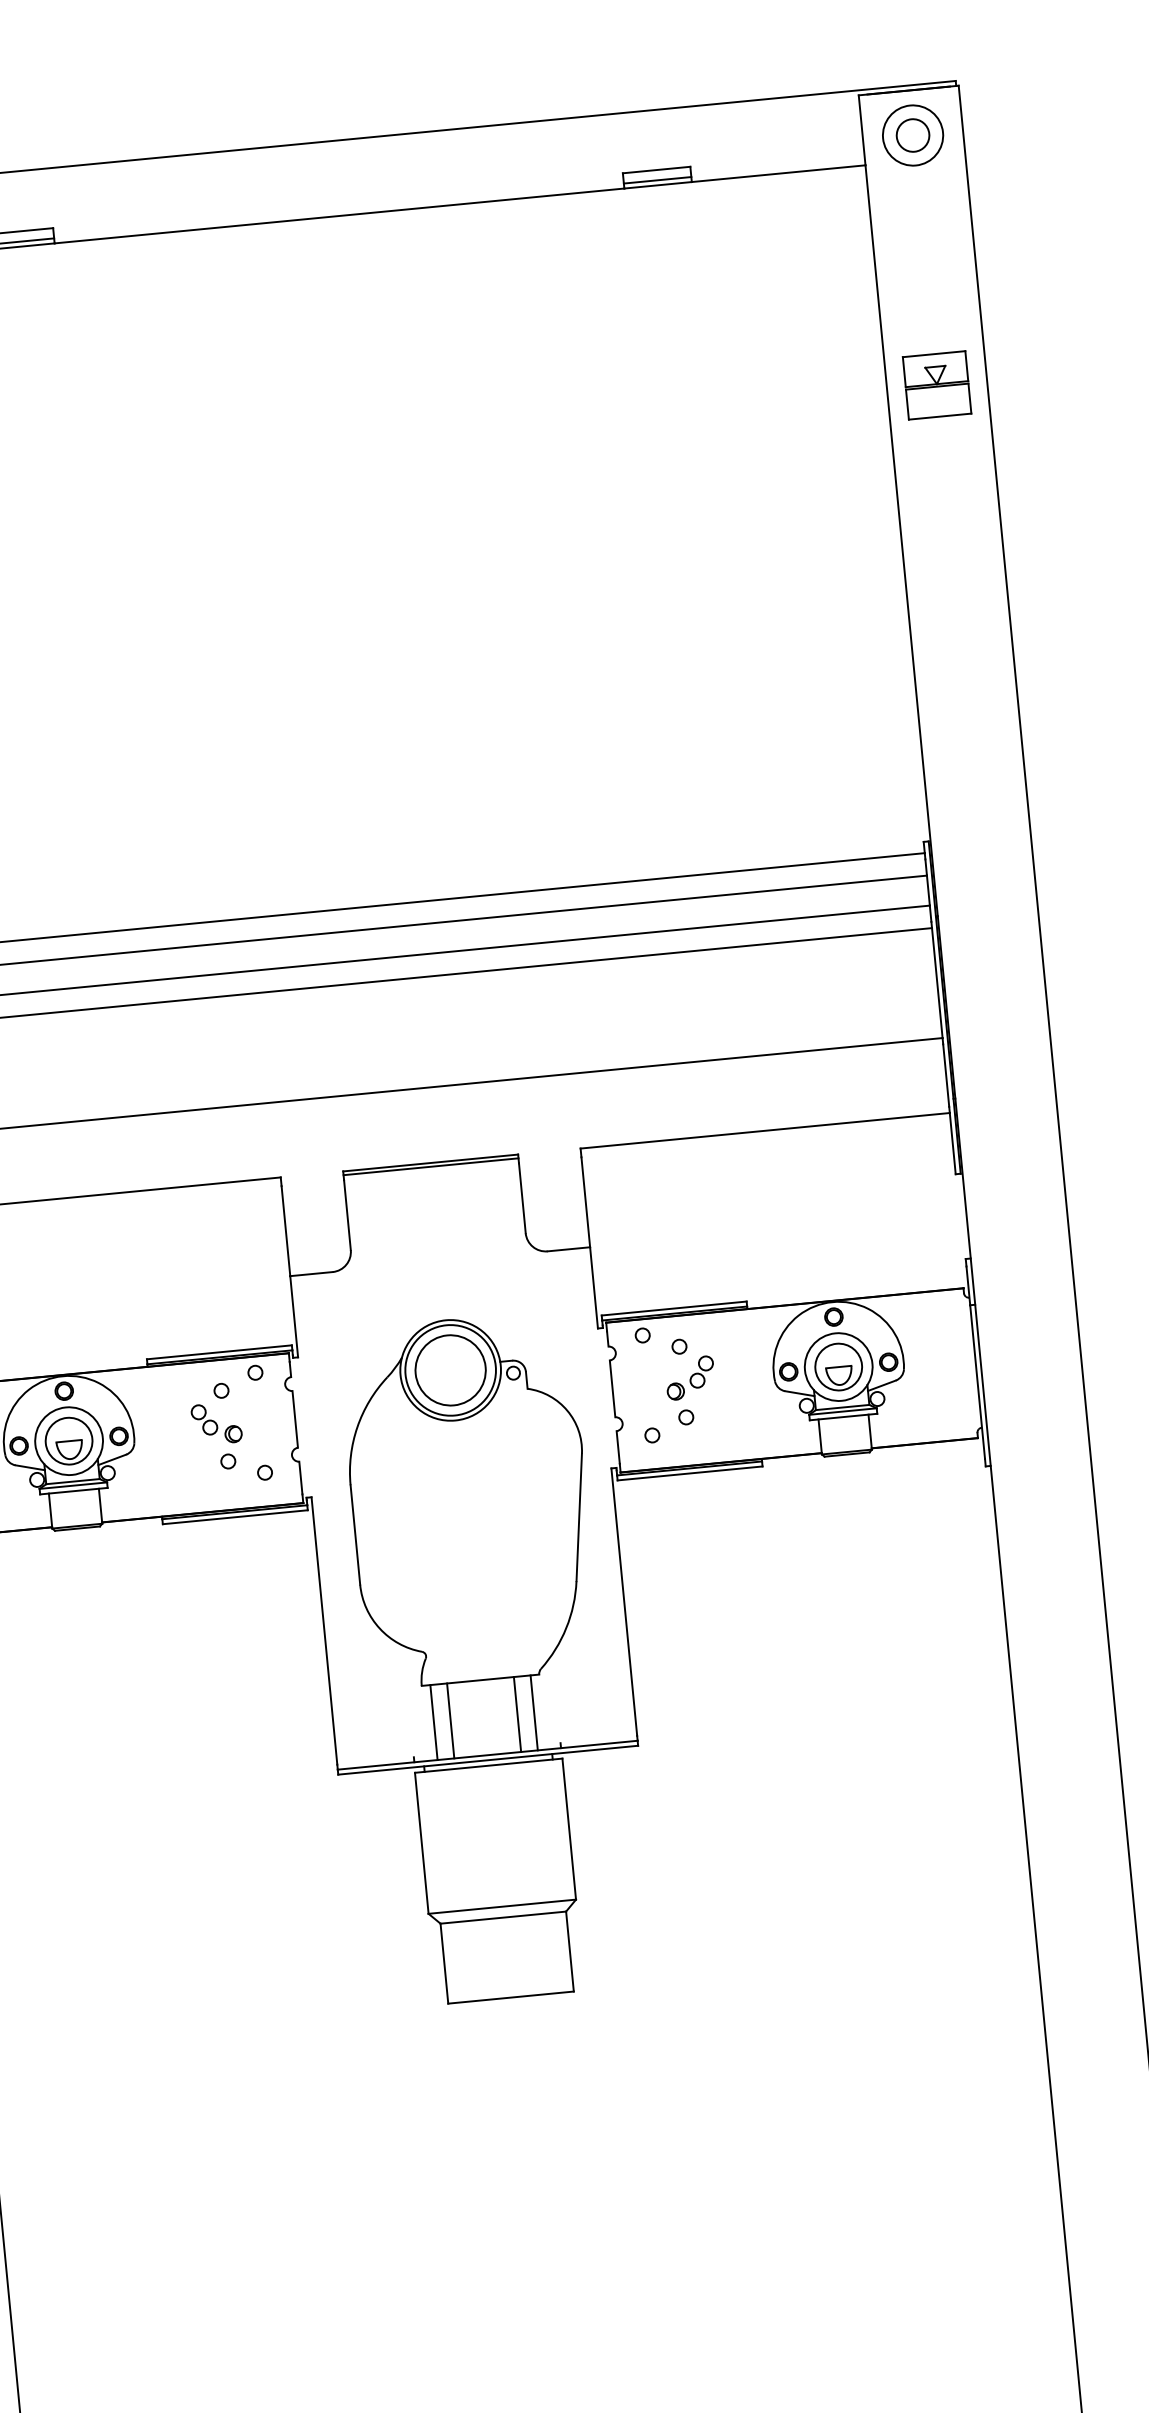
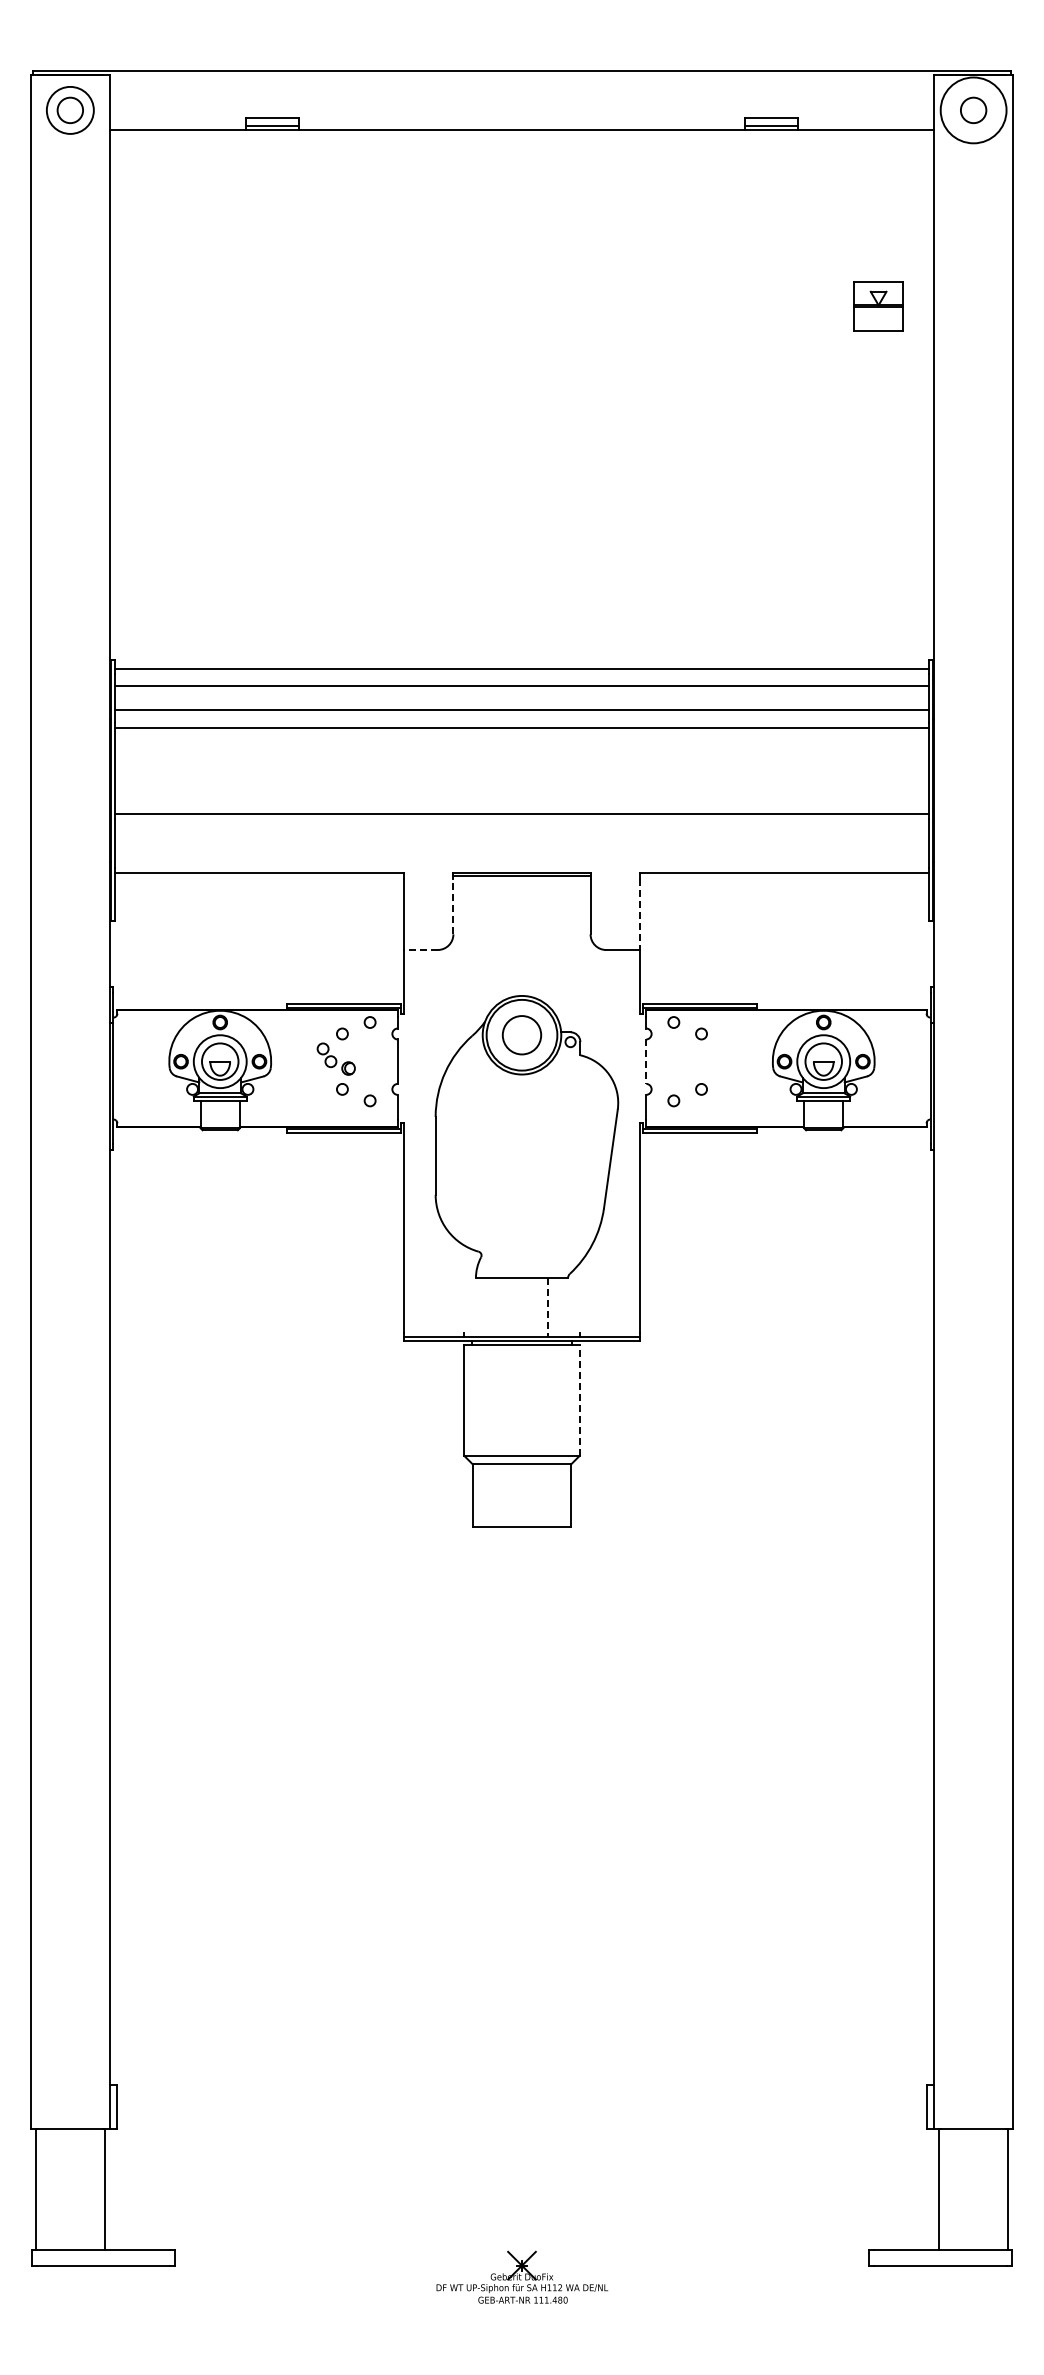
circle: (912, 134) -> (973, 109), size x1.4
part: (936, 385) -> (878, 306), moved
line: (585, 1203) -> (639, 915), solid -> dashed
line: (347, 1214) -> (453, 906), solid -> dashed
line: (312, 1274) -> (421, 950), solid -> dashed
circle: (449, 1369) -> (521, 1034), size x0.7
part: (690, 1377) -> (707, 1058), removed
line: (612, 1389) -> (646, 1062), solid -> dashed
line: (534, 1712) -> (561, 1307), removed
line: (518, 1715) -> (548, 1308), solid -> dashed
line: (450, 1720) -> (495, 1307), removed
line: (433, 1722) -> (482, 1307), removed
line: (568, 1829) -> (579, 1400), solid -> dashed

